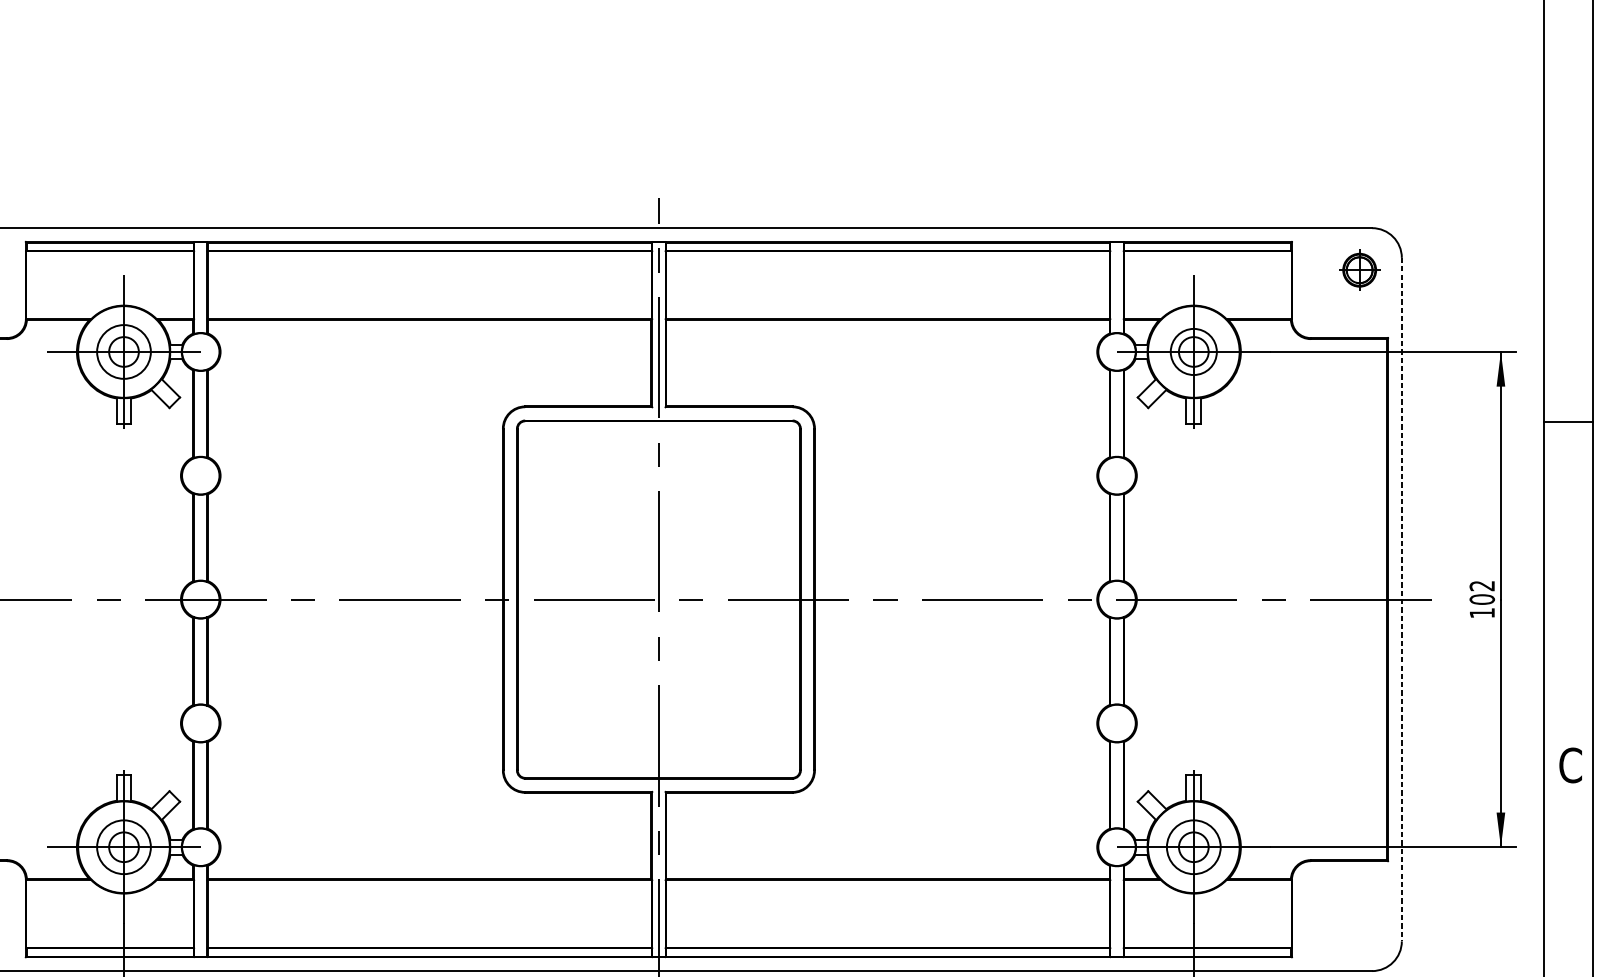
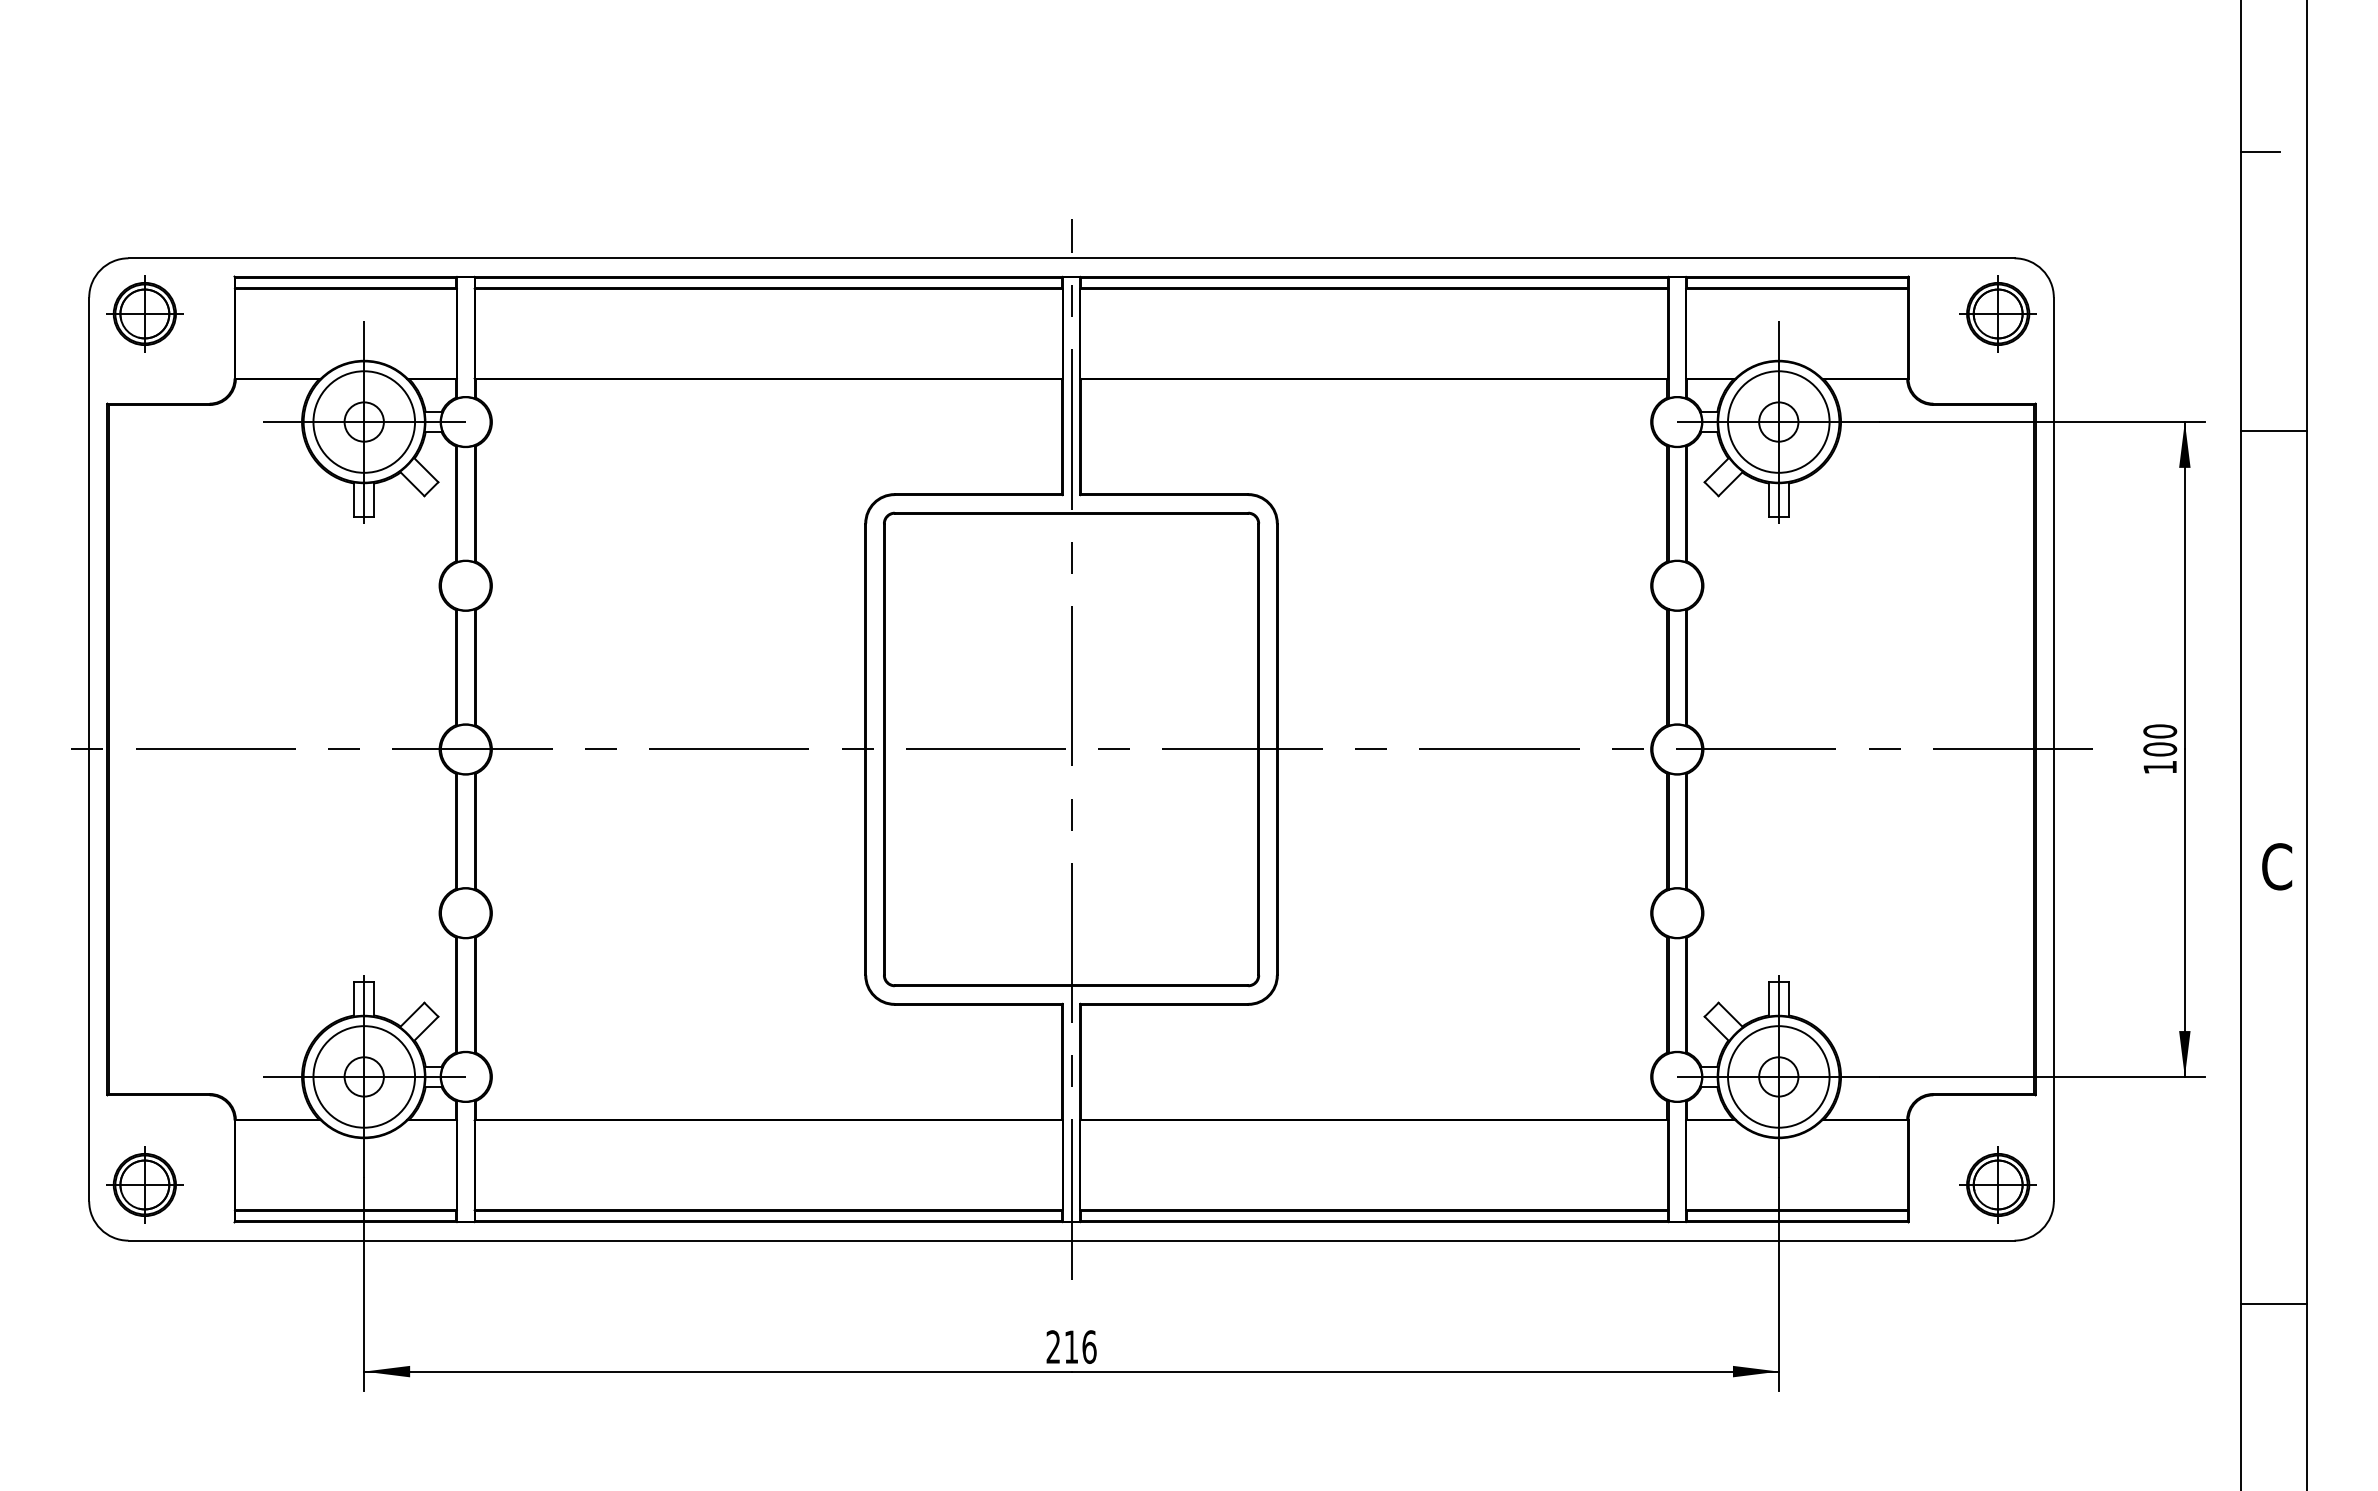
line: (1558, 148) -> (2260, 152), added
part: (1359, 269) -> (1997, 313), size x1.43
circle: (124, 351) -> (364, 421), size x1.43
circle: (1193, 351) -> (1778, 421), size x1.67
line: (1567, 421) -> (2273, 431), moved
text: (1482, 586) -> (2160, 731), 102 -> 100
line: (1401, 599) -> (2053, 749), dashed -> solid
text: (1570, 765) -> (2277, 866), moved
circle: (124, 846) -> (364, 1076), size x1.43
circle: (1193, 846) -> (1778, 1076), size x1.43
part: (1359, 928) -> (1997, 1184), added

